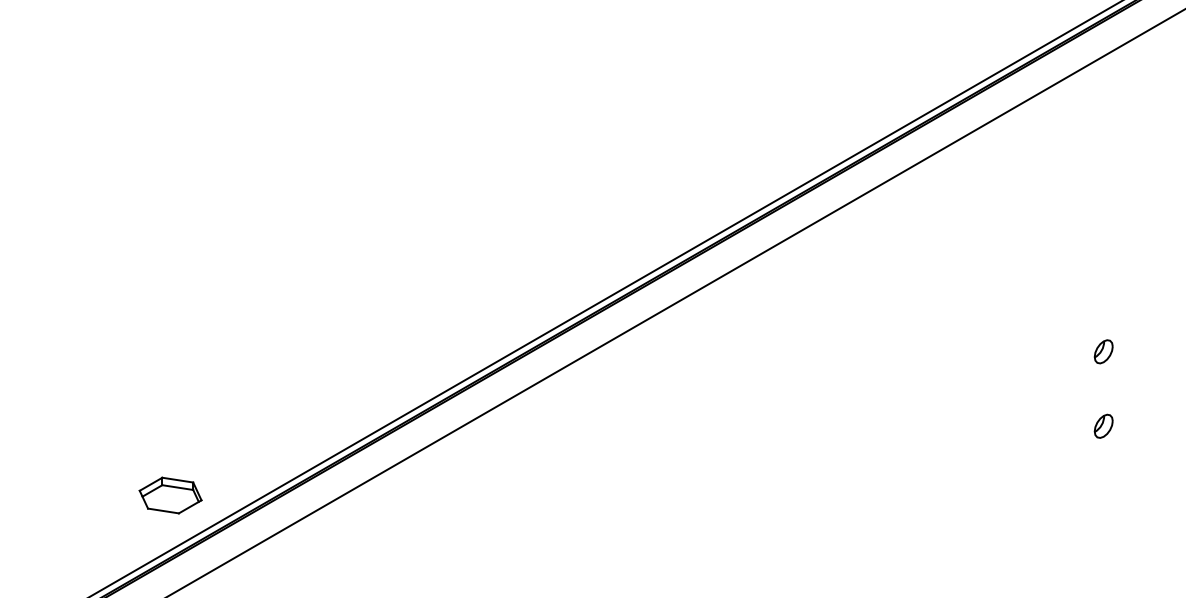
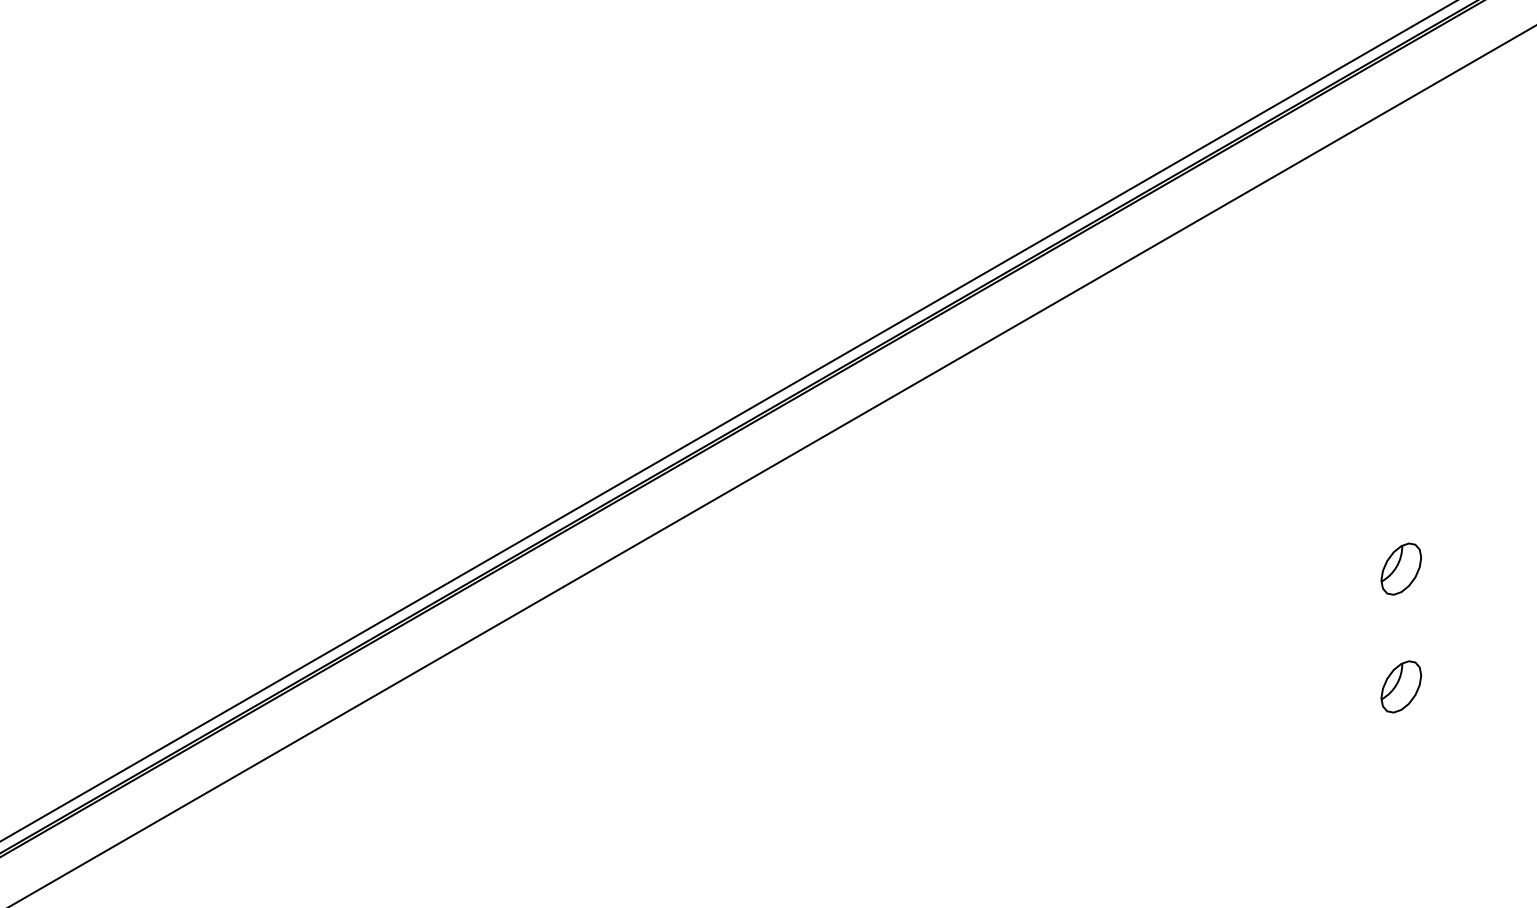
part: (1103, 351) -> (1400, 568), size x1.4
part: (1103, 425) -> (1400, 685), size x1.4

